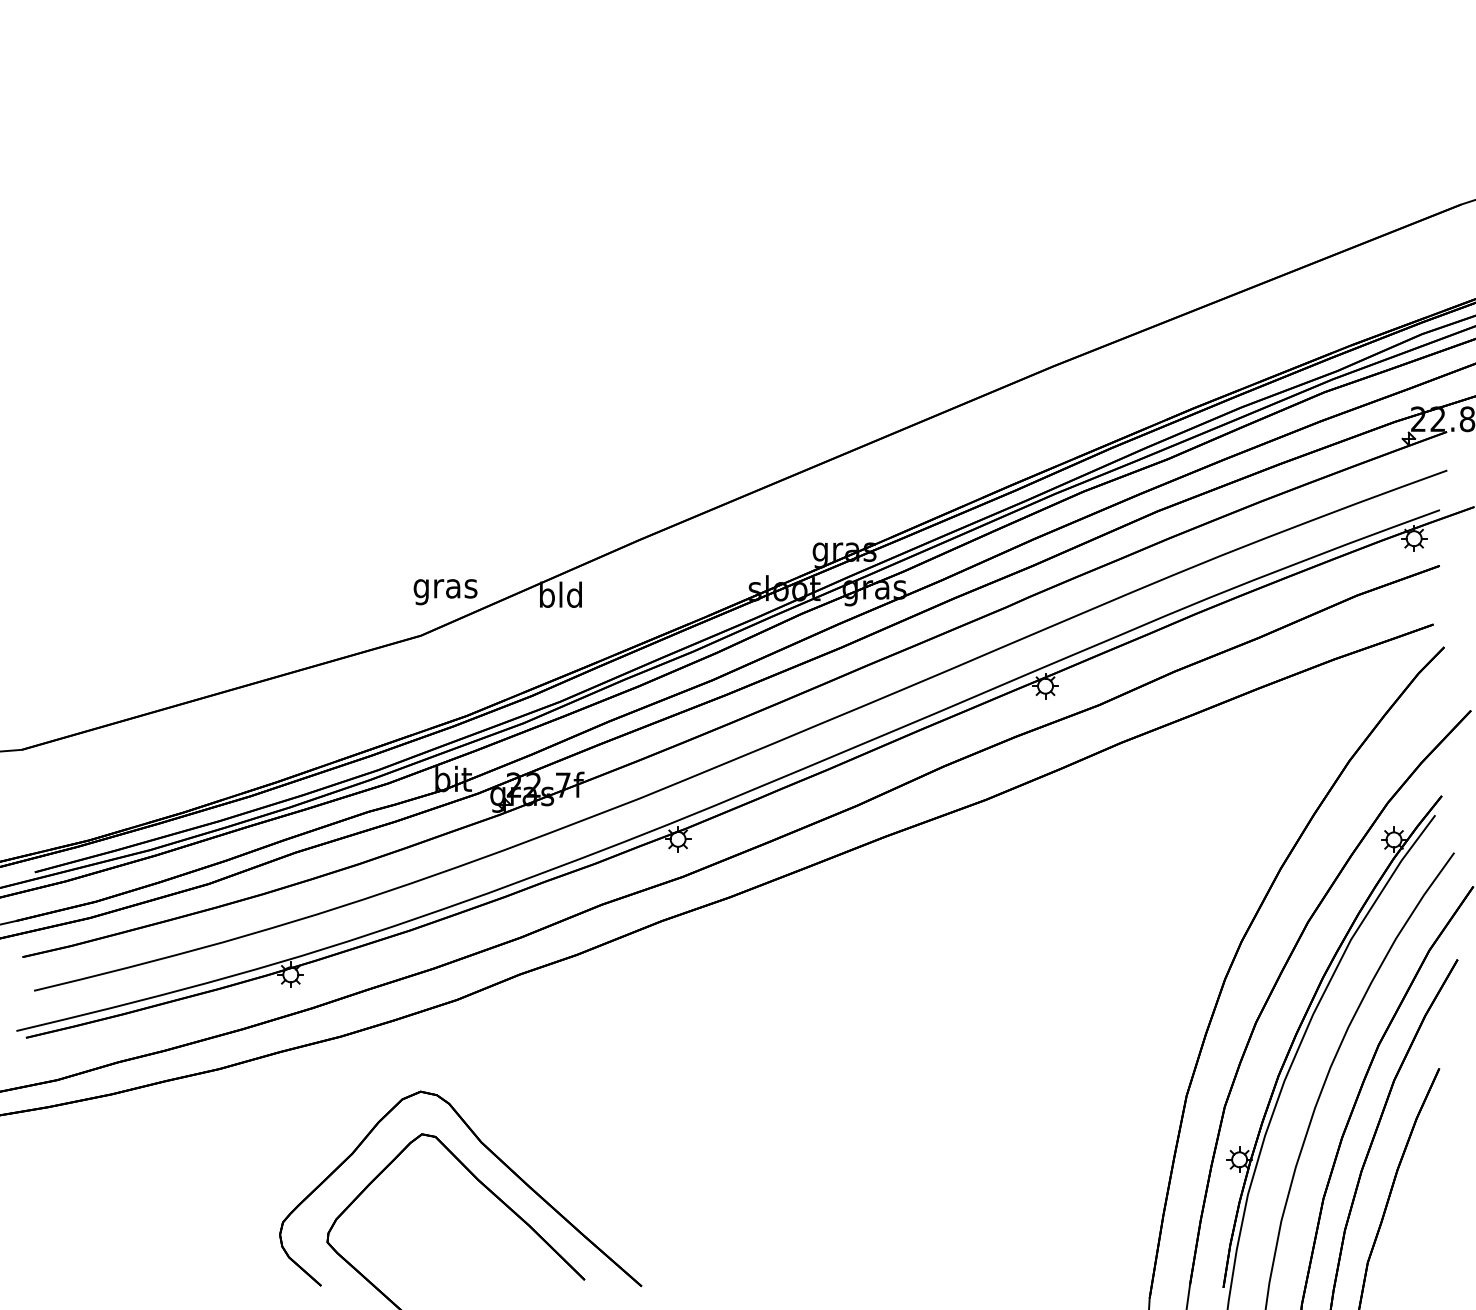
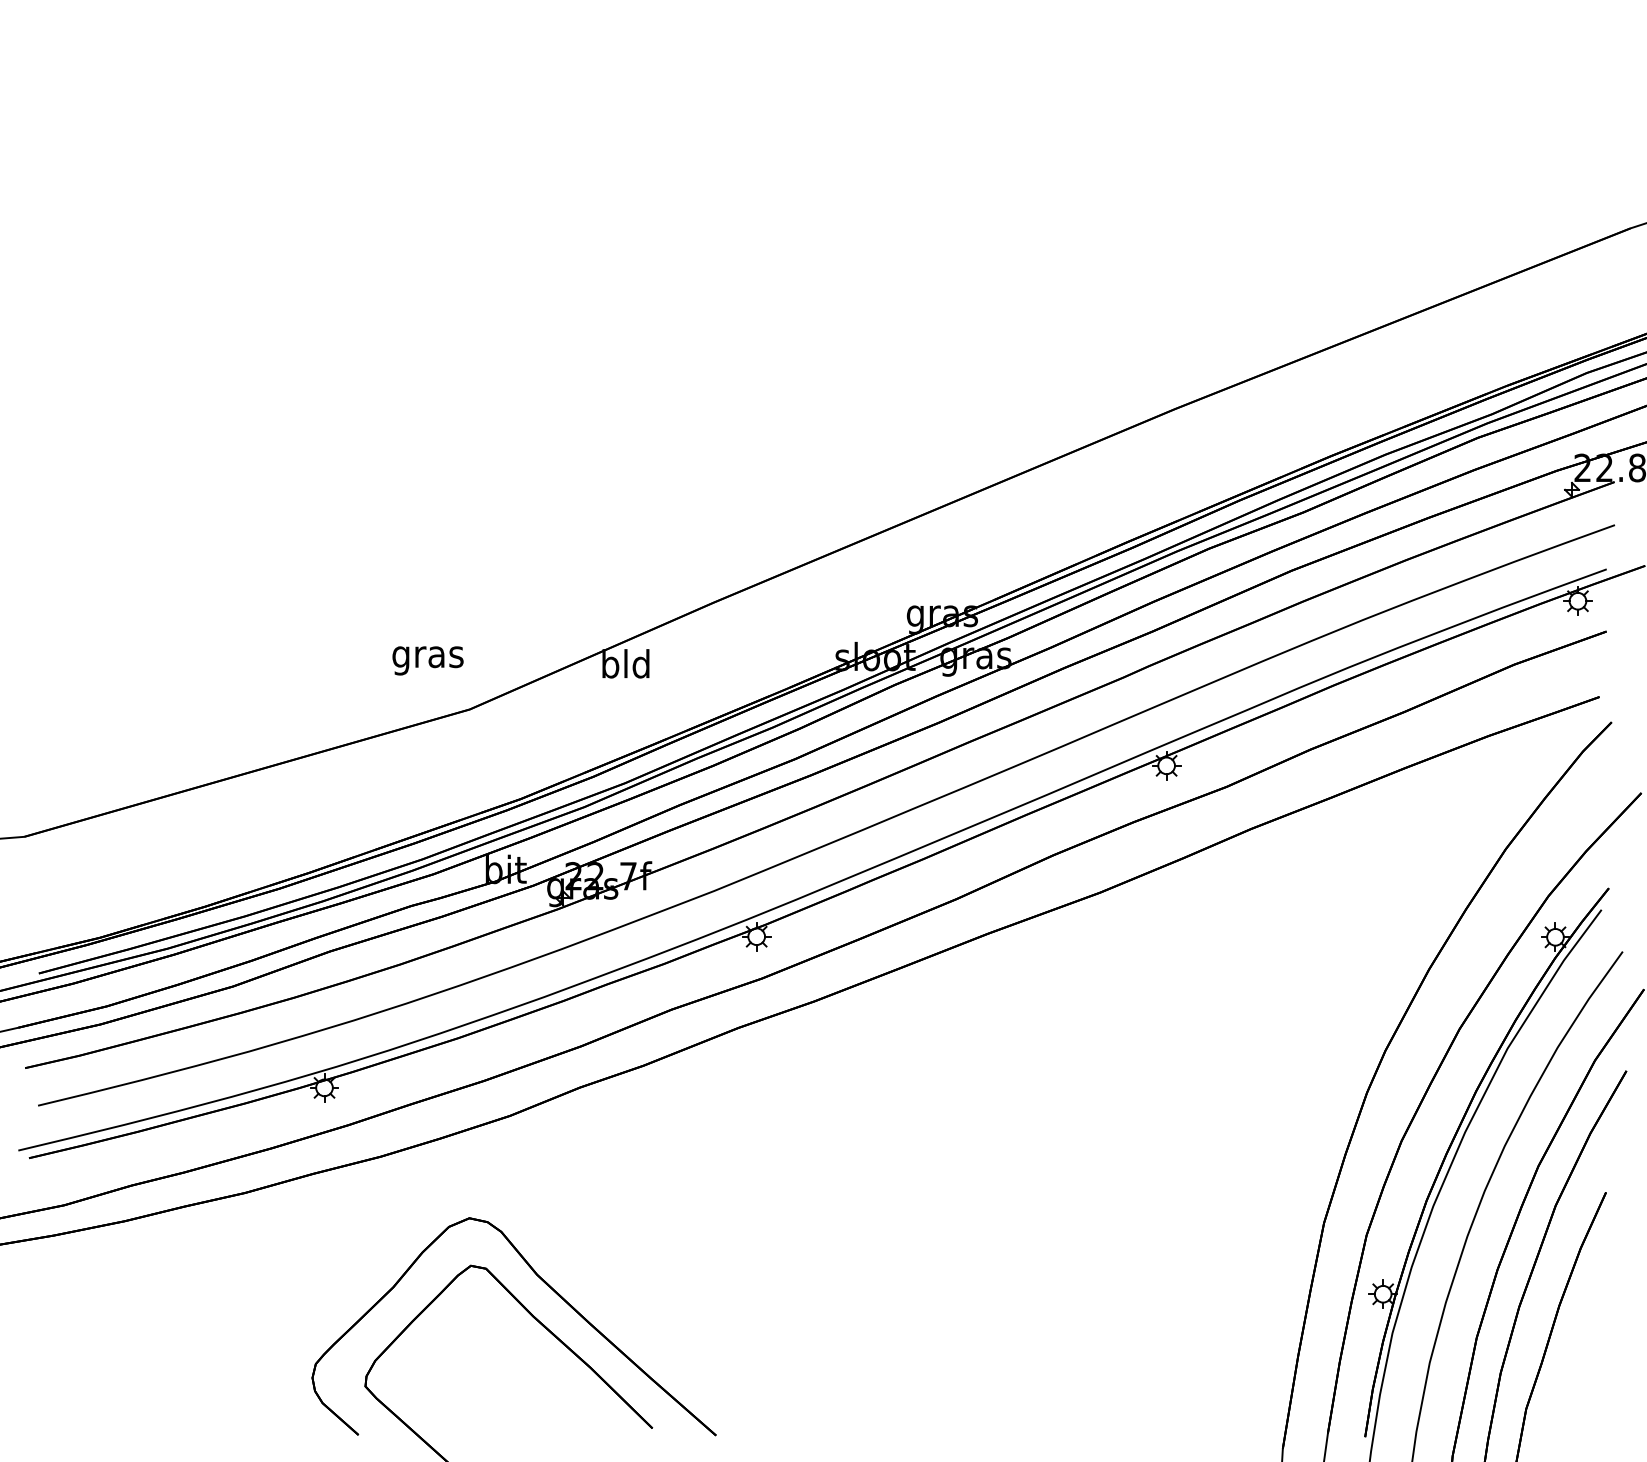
text: (445, 592) -> (427, 661), moved

